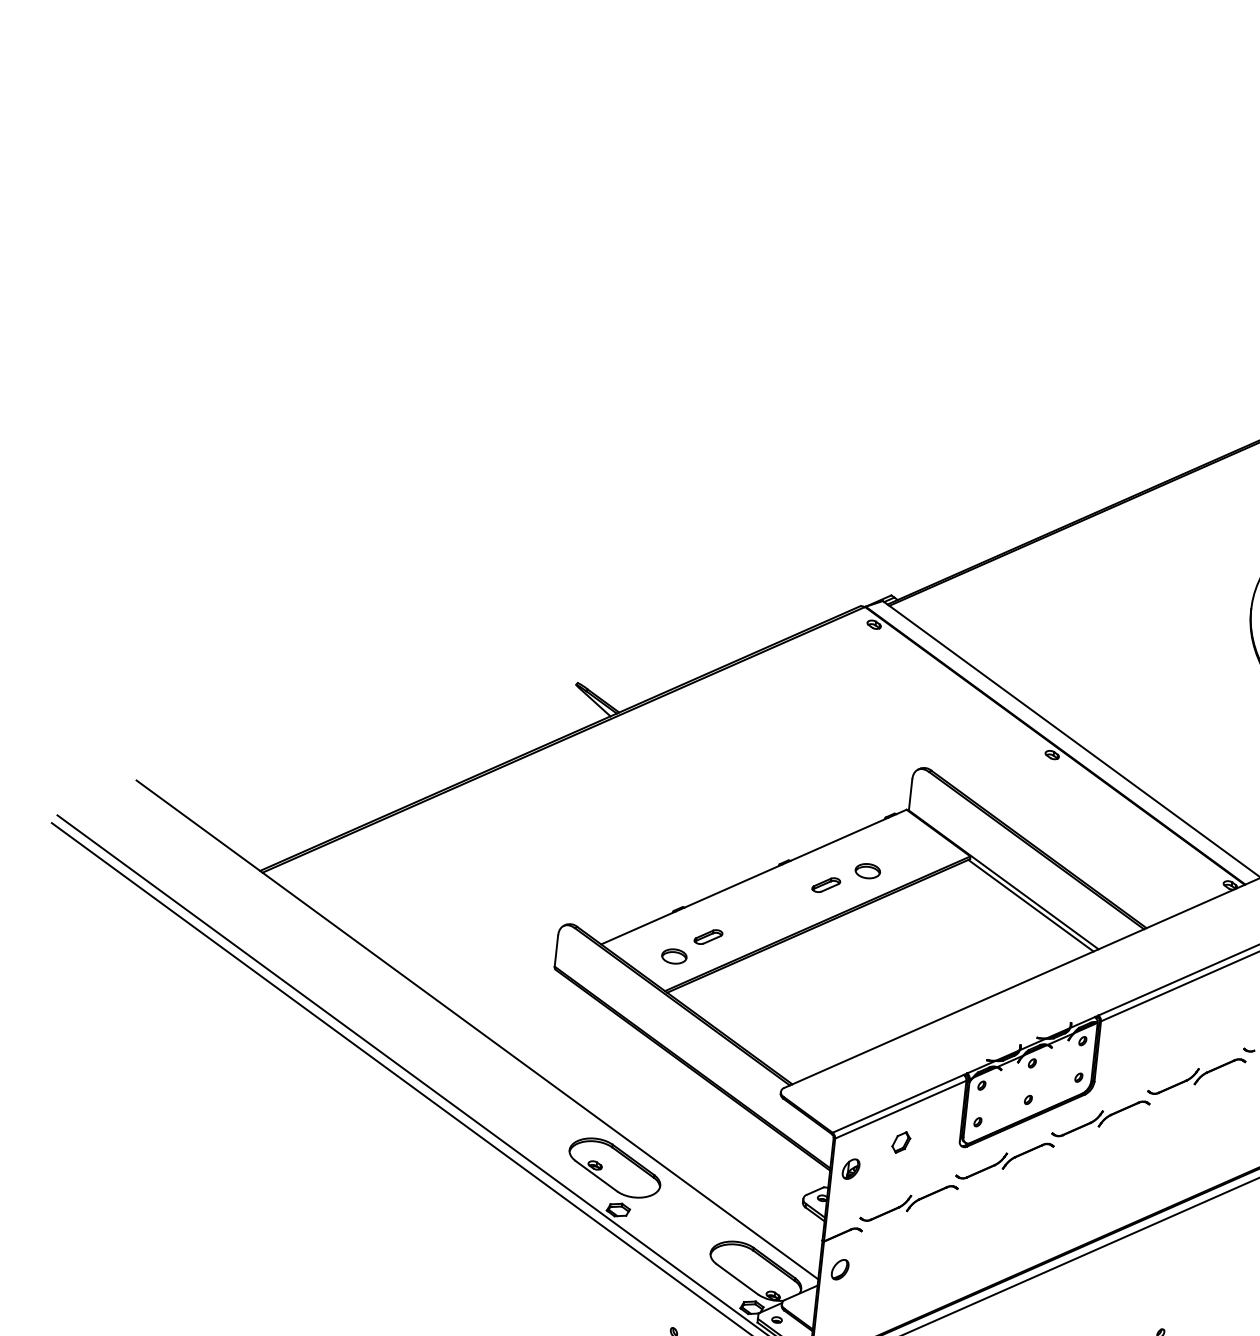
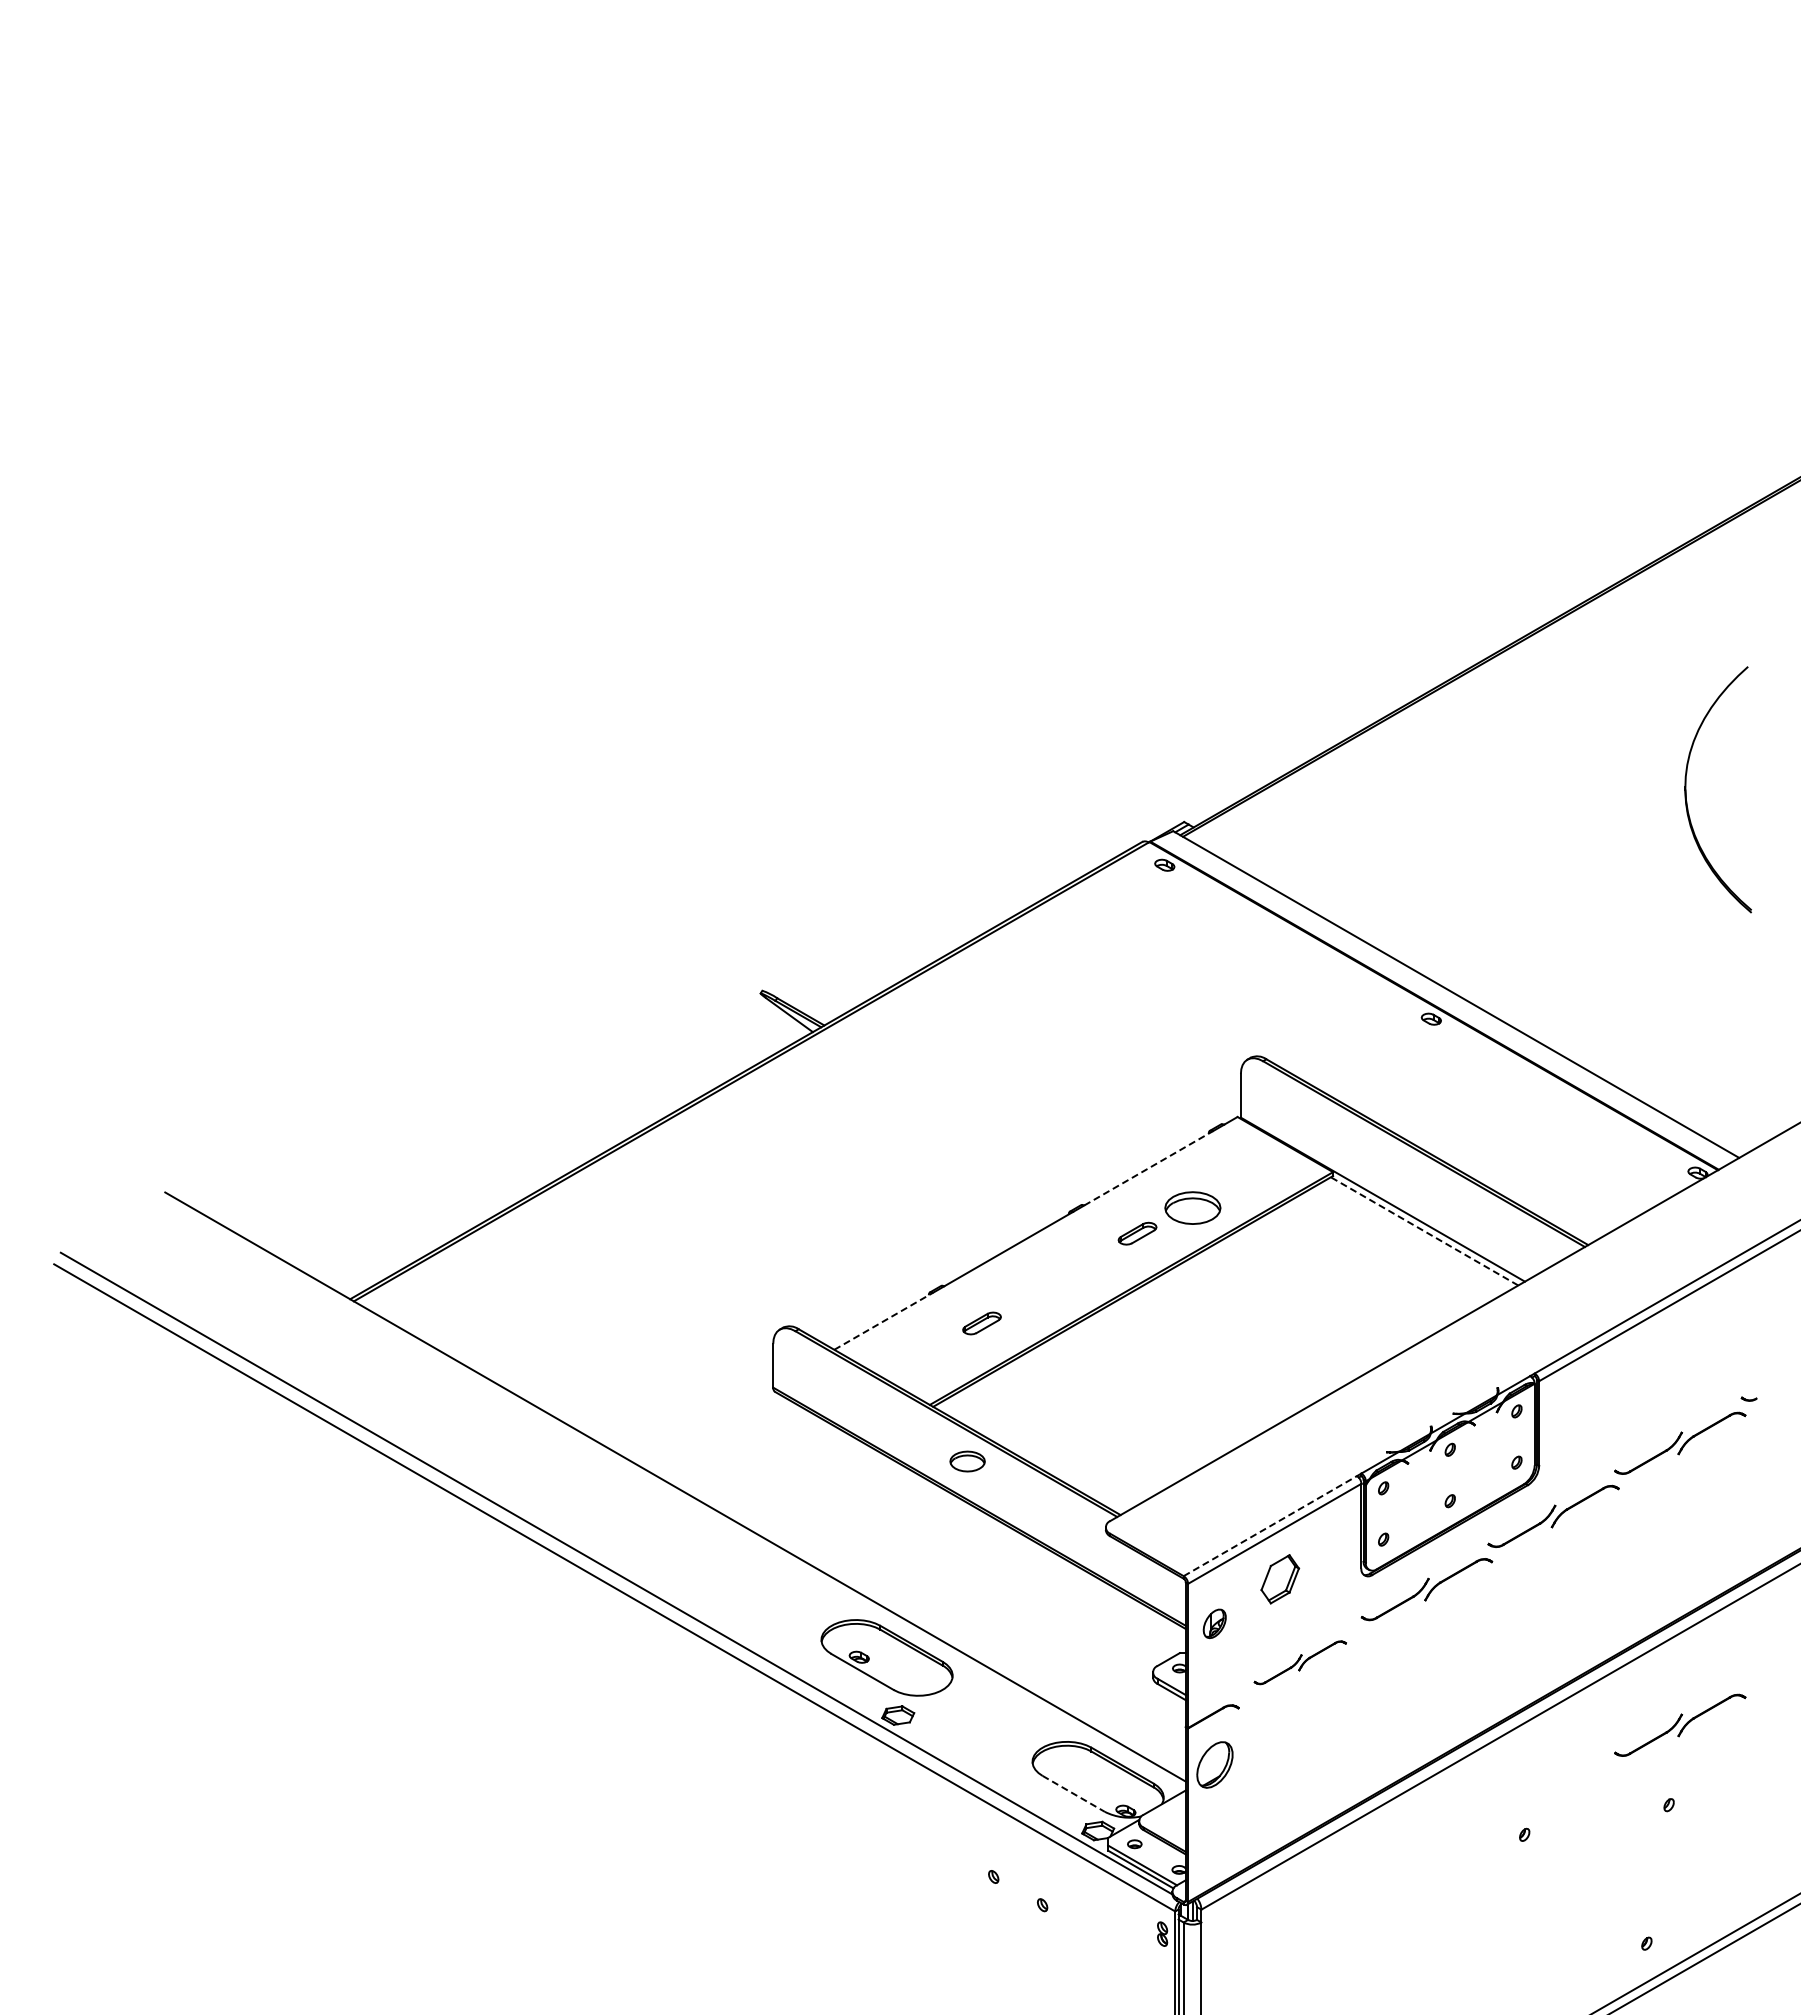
line: (839, 839) -> (1149, 1168), solid -> dashed
part: (868, 870) -> (1193, 1207), size x1.6
line: (1030, 905) -> (1424, 1231), solid -> dashed
line: (639, 928) -> (884, 1321), solid -> dashed
part: (674, 956) -> (967, 1461), moved
line: (898, 1103) -> (1270, 1525), solid -> dashed
part: (901, 1142) -> (1280, 1579), size x1.6
part: (909, 1203) -> (1300, 1662), size x0.7
part: (840, 1269) -> (1214, 1764), size x1.6
part: (1175, 1276) -> (1680, 1724), added
line: (737, 1279) -> (1073, 1793), solid -> dashed

